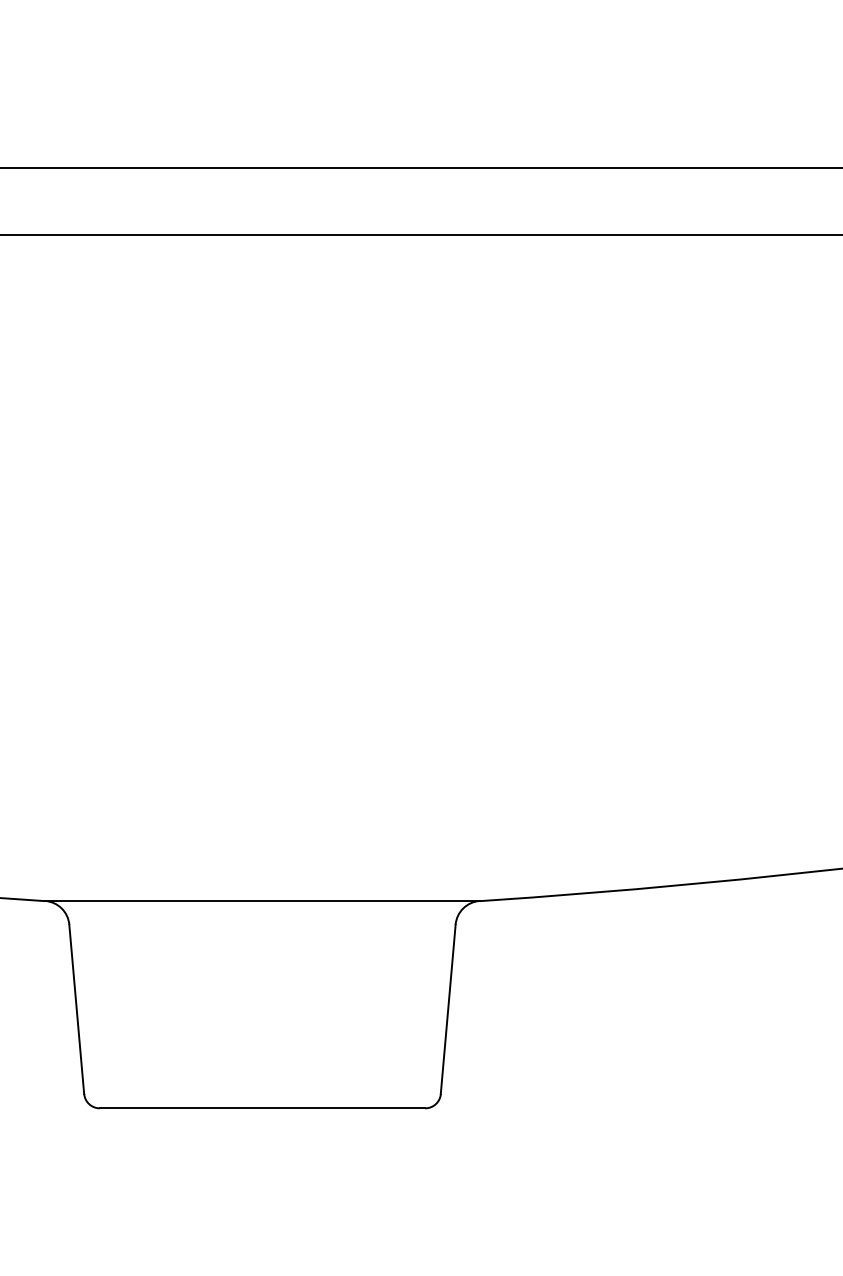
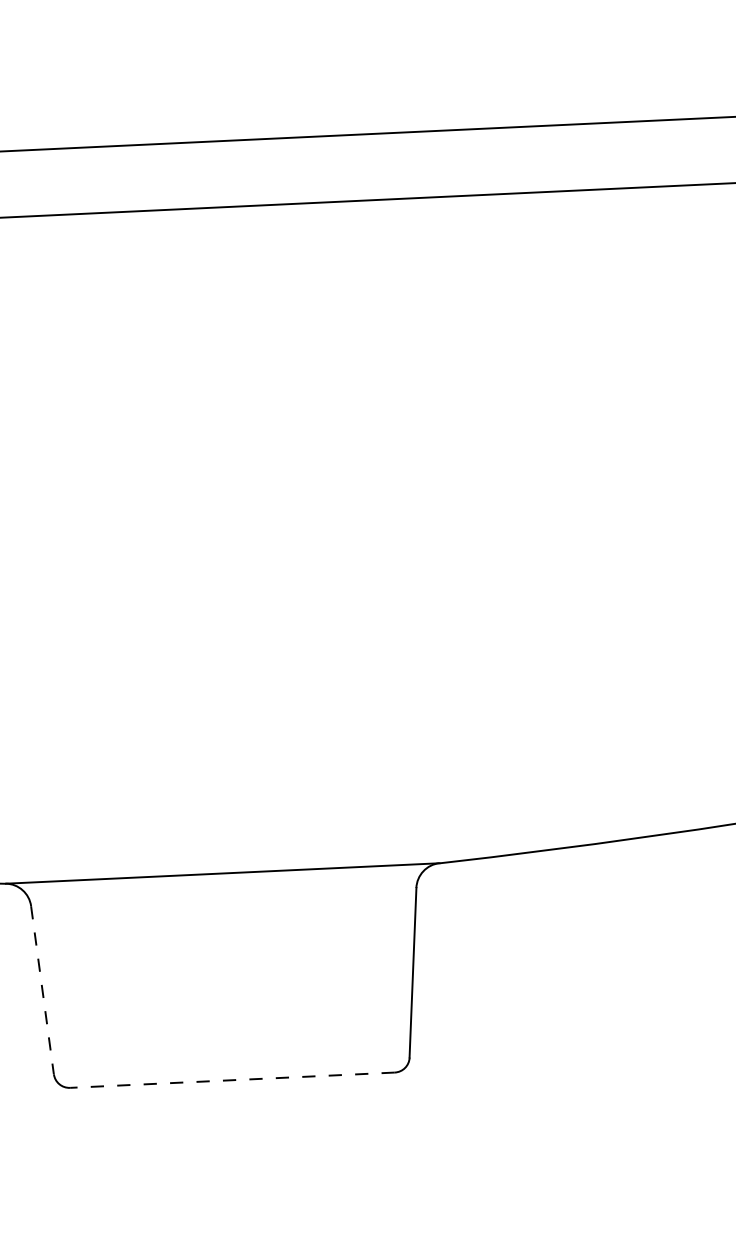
line: (76, 1009) -> (42, 990), solid -> dashed
line: (262, 1108) -> (232, 1080), solid -> dashed

